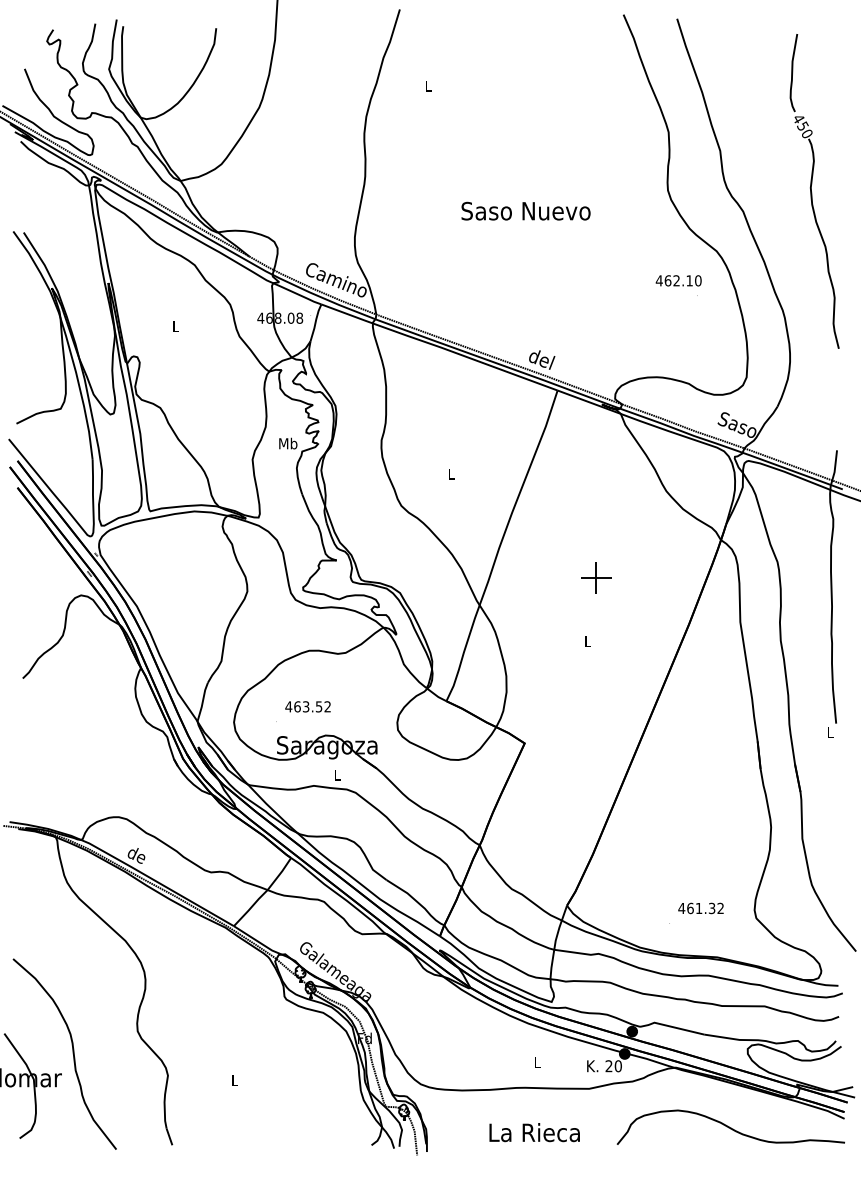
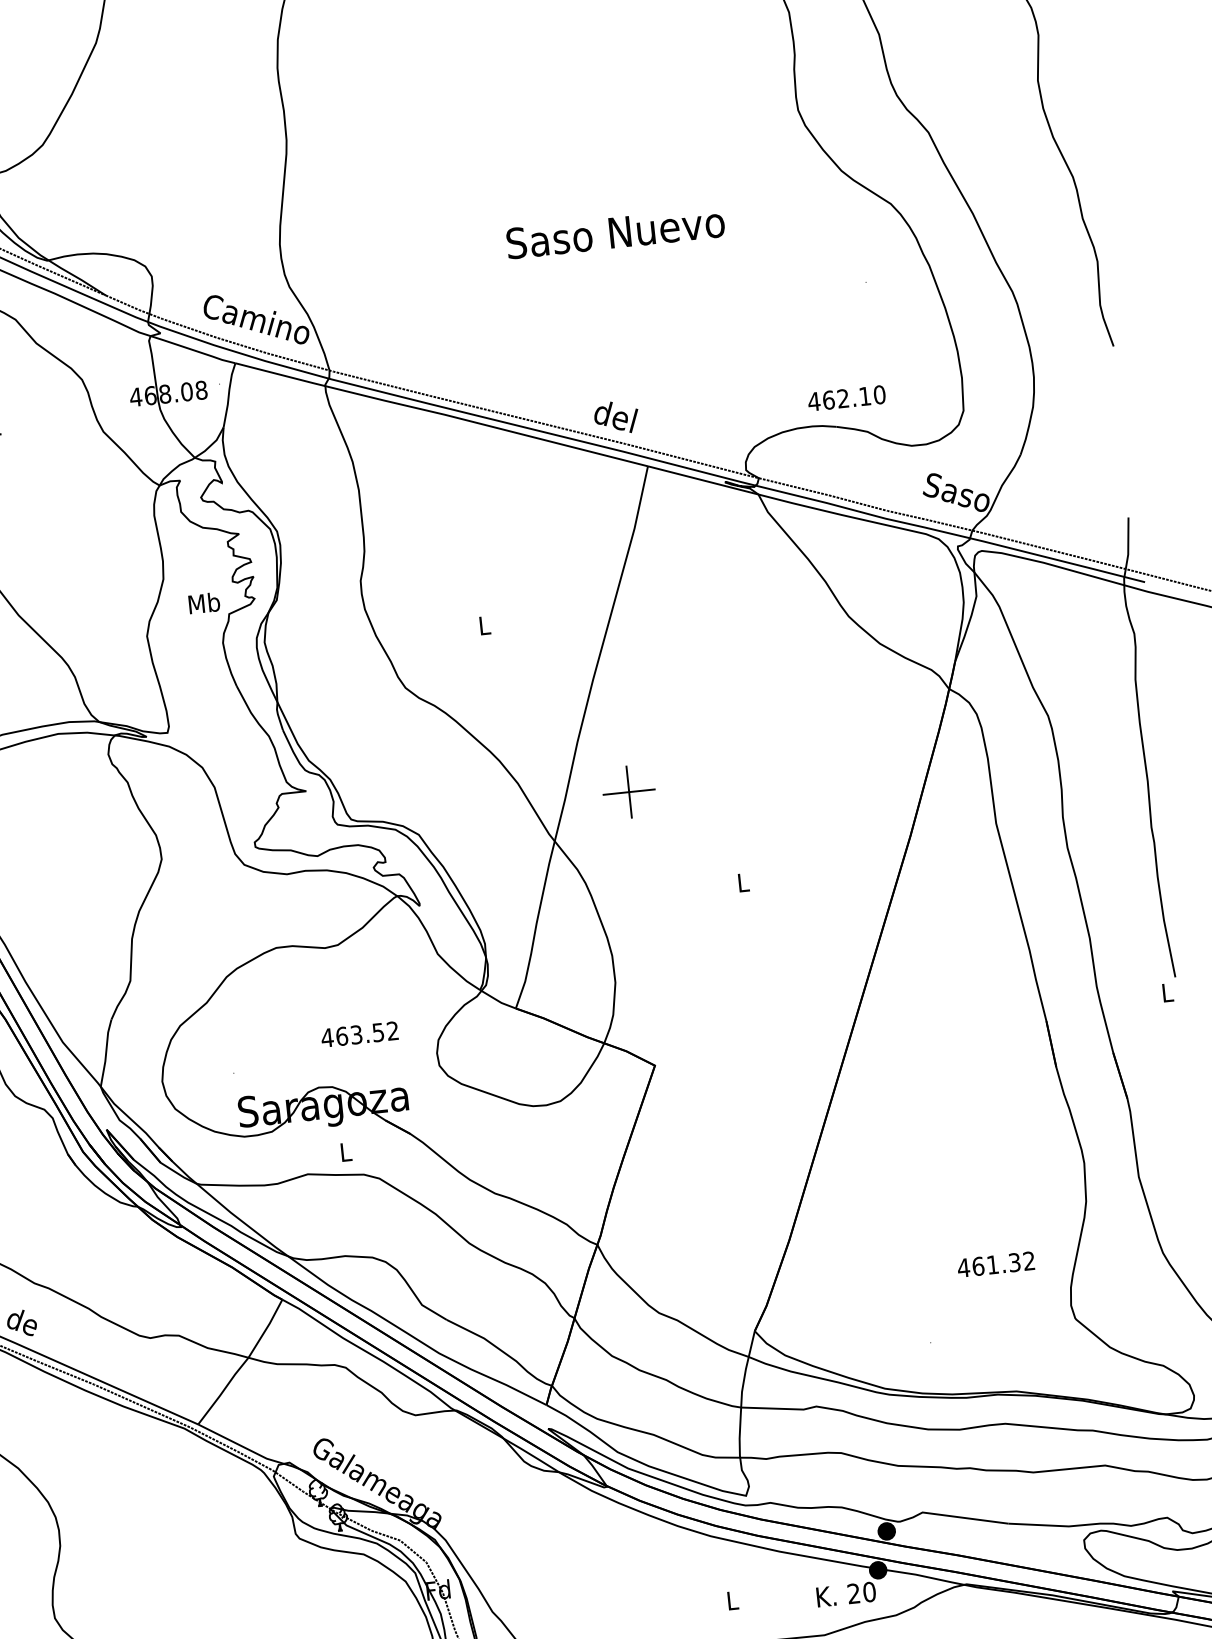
text: (525, 210) -> (614, 231), moved
text: (678, 280) -> (846, 397), moved
part: (596, 577) -> (629, 791), moved
text: (307, 706) -> (358, 1034), moved
text: (700, 908) -> (995, 1264), moved

